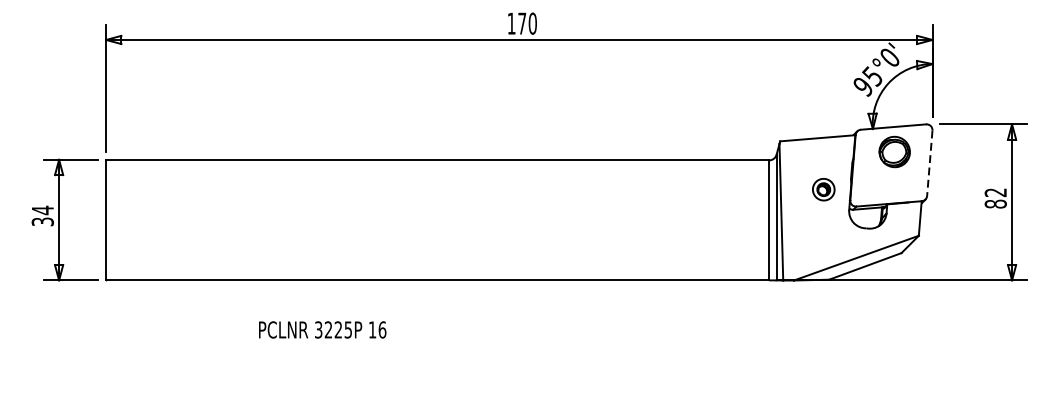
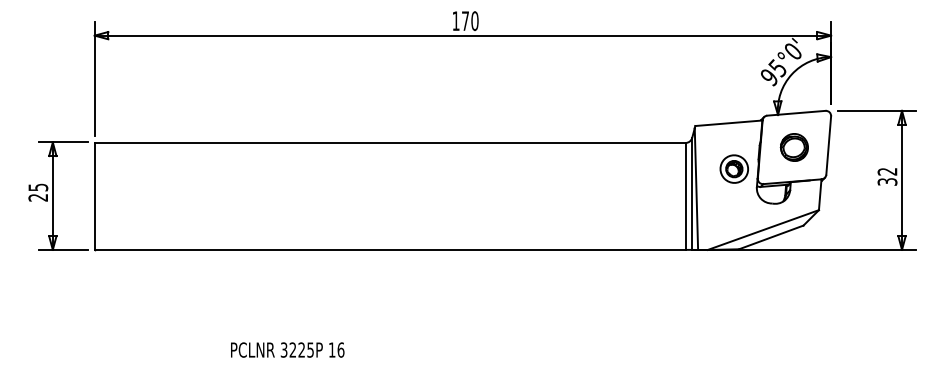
part: (893, 152) -> (793, 147), moved
line: (929, 164) -> (828, 146), dashed -> solid
part: (822, 189) -> (733, 168), size x1.43
text: (995, 203) -> (887, 181), 82 -> 32
text: (43, 215) -> (38, 192), 34 -> 25
text: (322, 329) -> (287, 349), moved

